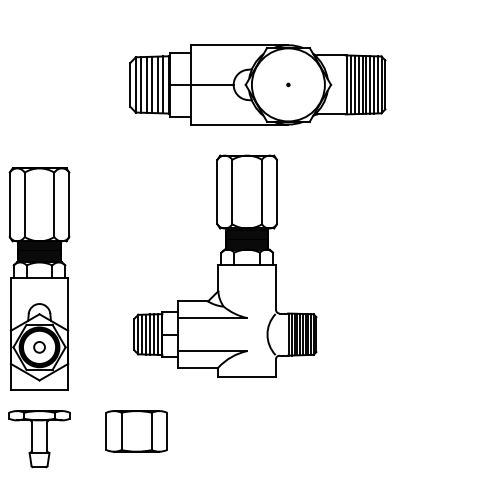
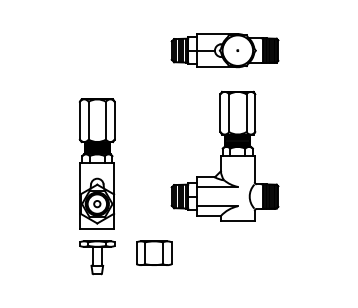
part: (256, 84) -> (224, 50), size x0.71
part: (224, 264) -> (224, 155), moved

